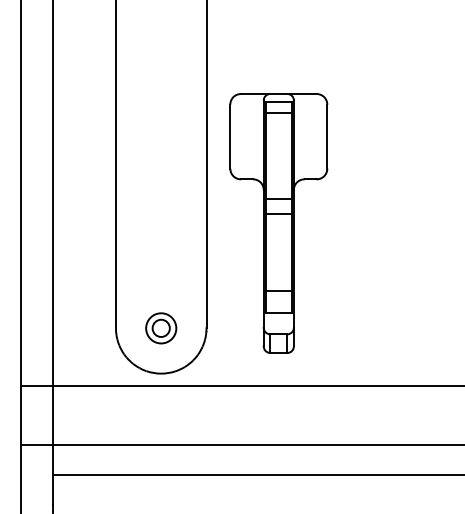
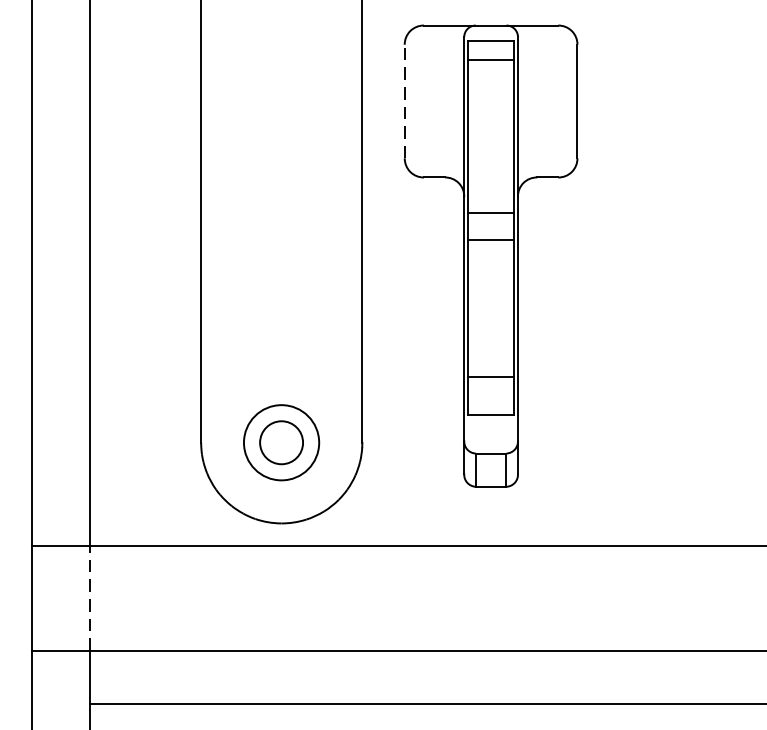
line: (230, 136) -> (405, 101), solid -> dashed
part: (161, 328) -> (282, 443), size x1.4
line: (53, 415) -> (89, 597), solid -> dashed

